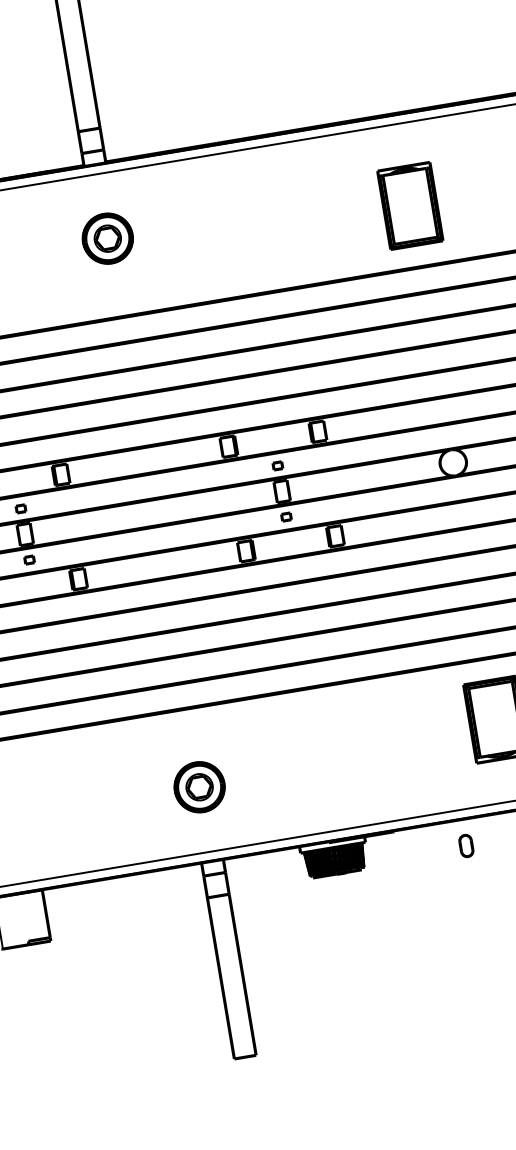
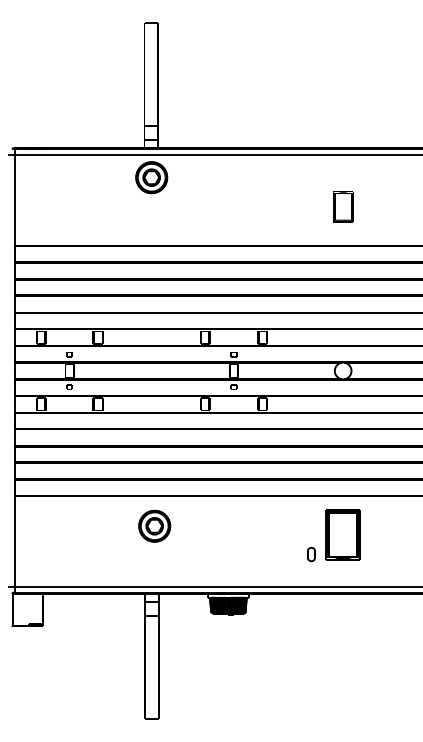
part: (410, 205) -> (343, 206), size x0.6
part: (107, 238) -> (151, 177), moved
part: (199, 786) -> (154, 525), moved
part: (466, 845) -> (311, 554), moved

